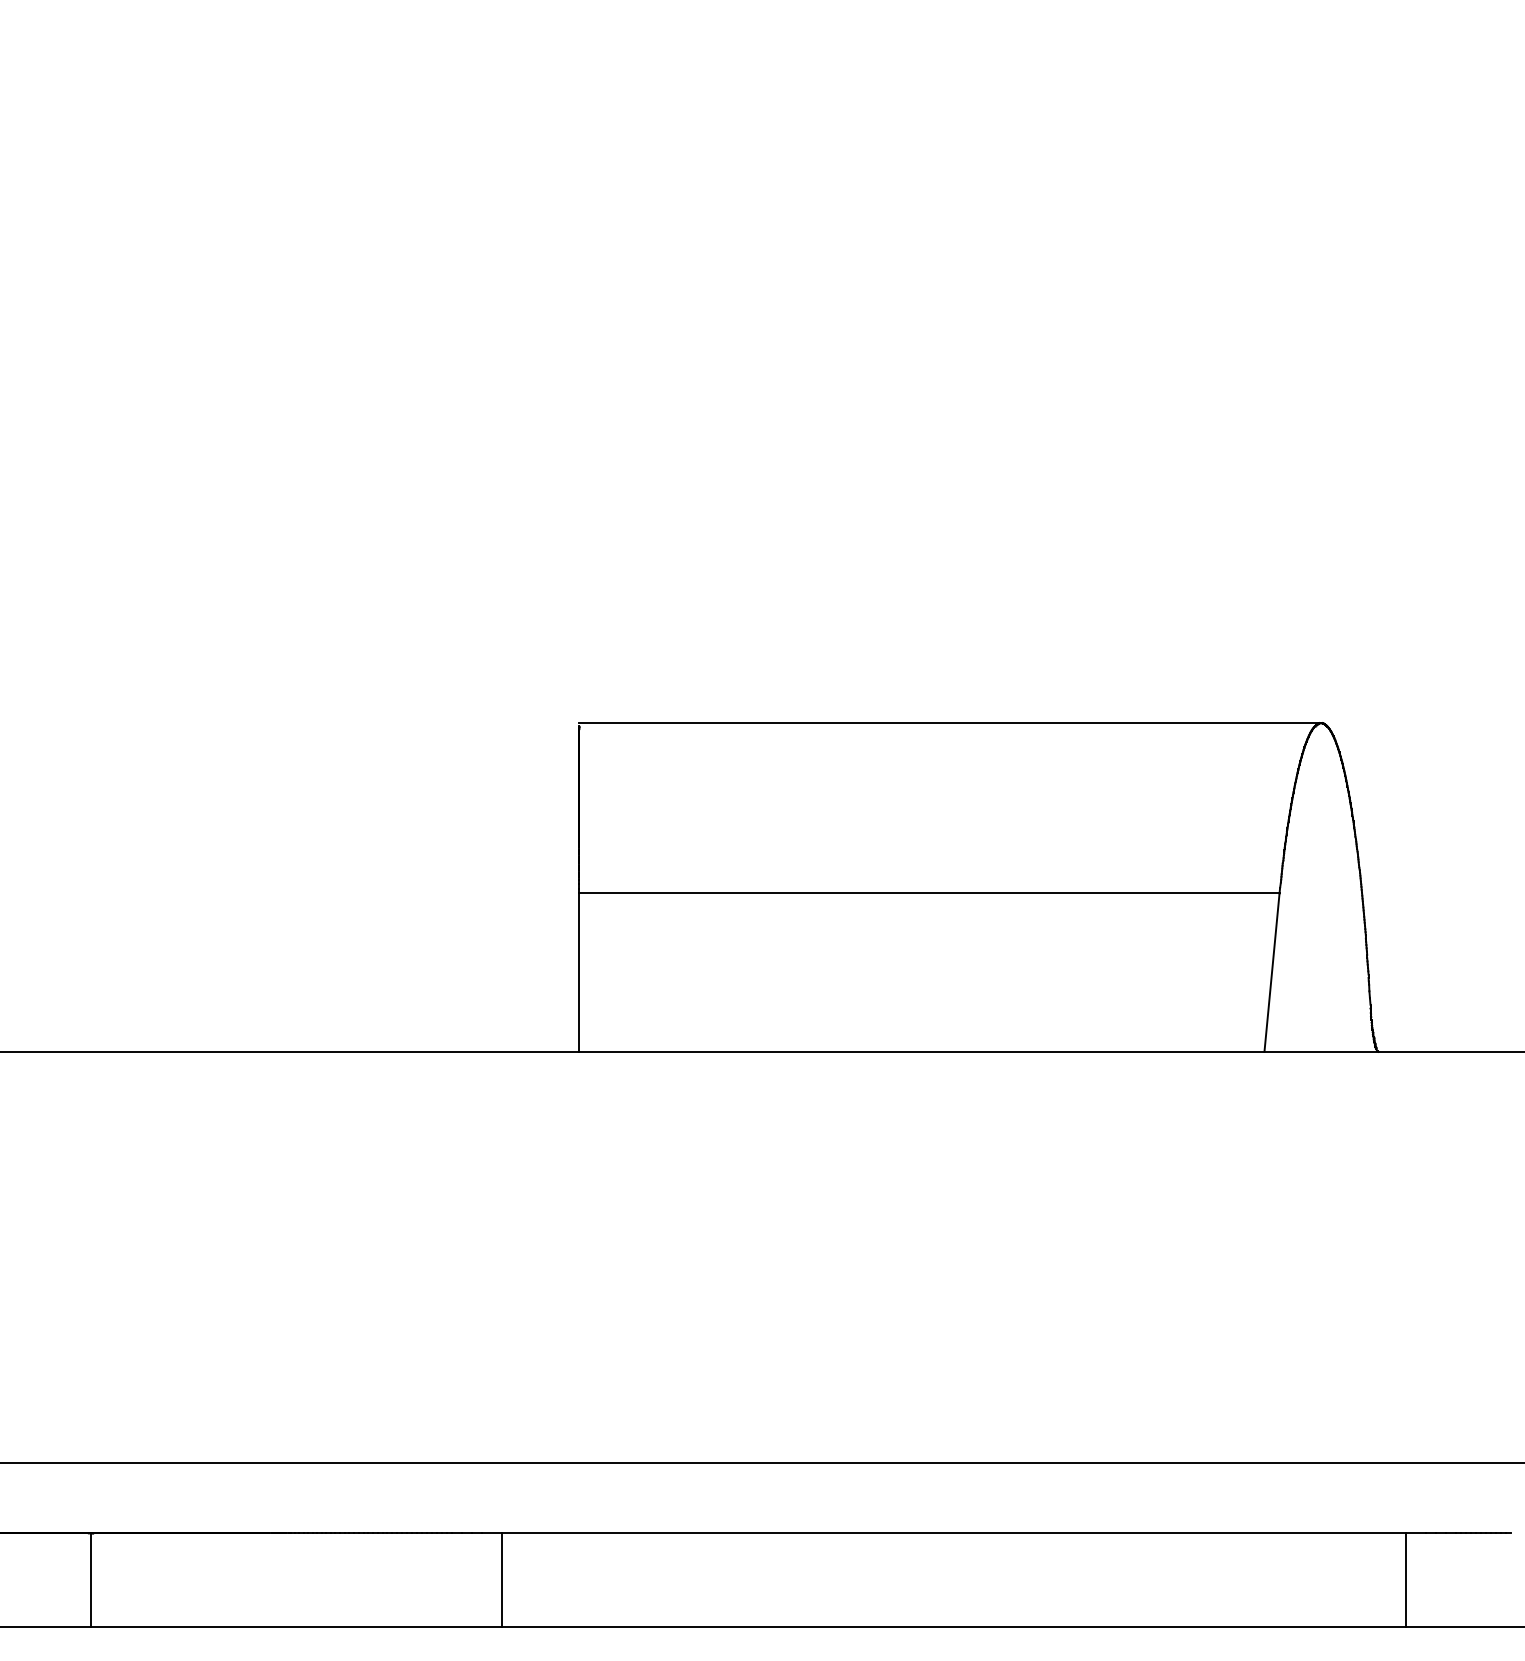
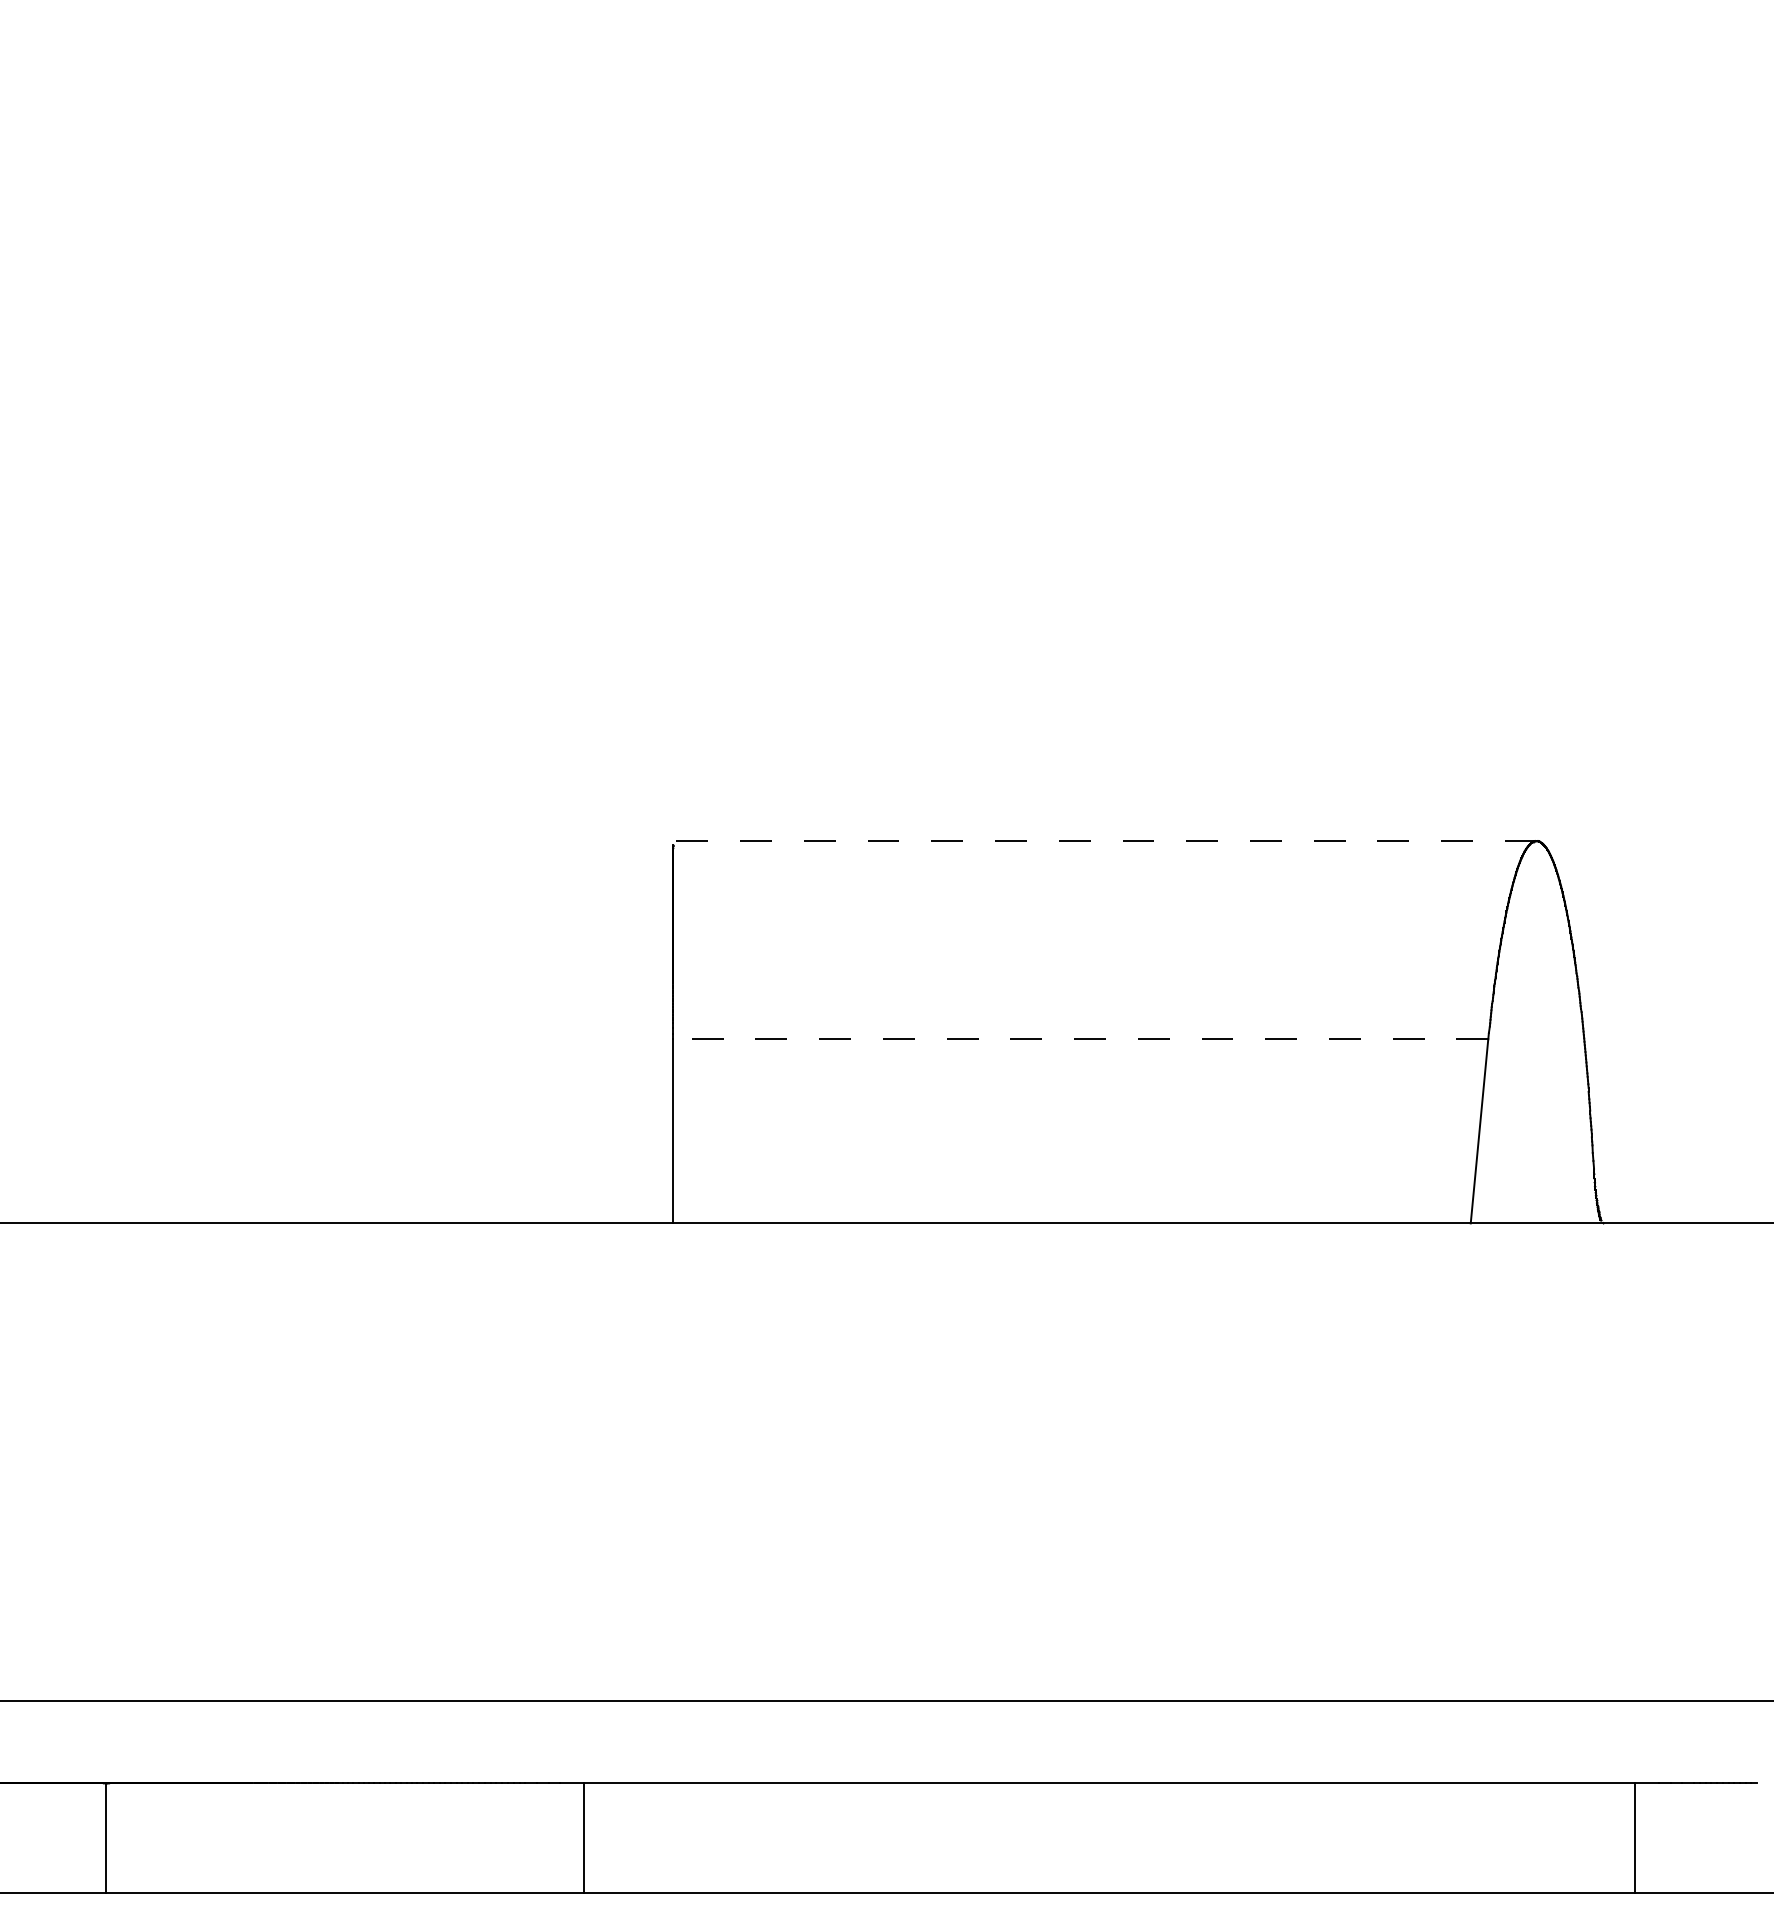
line: (949, 723) -> (1104, 841), solid -> dashed
line: (928, 893) -> (1080, 1039), solid -> dashed

